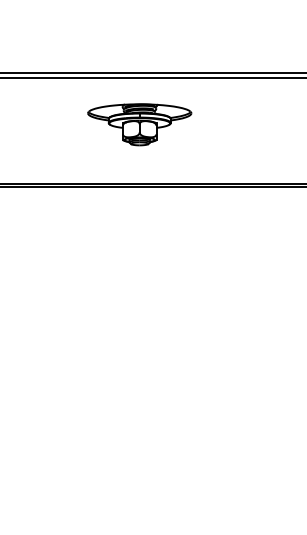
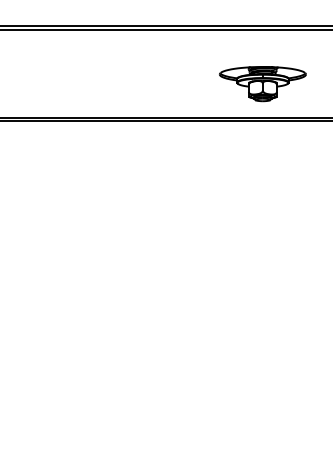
part: (139, 125) -> (262, 84), moved

